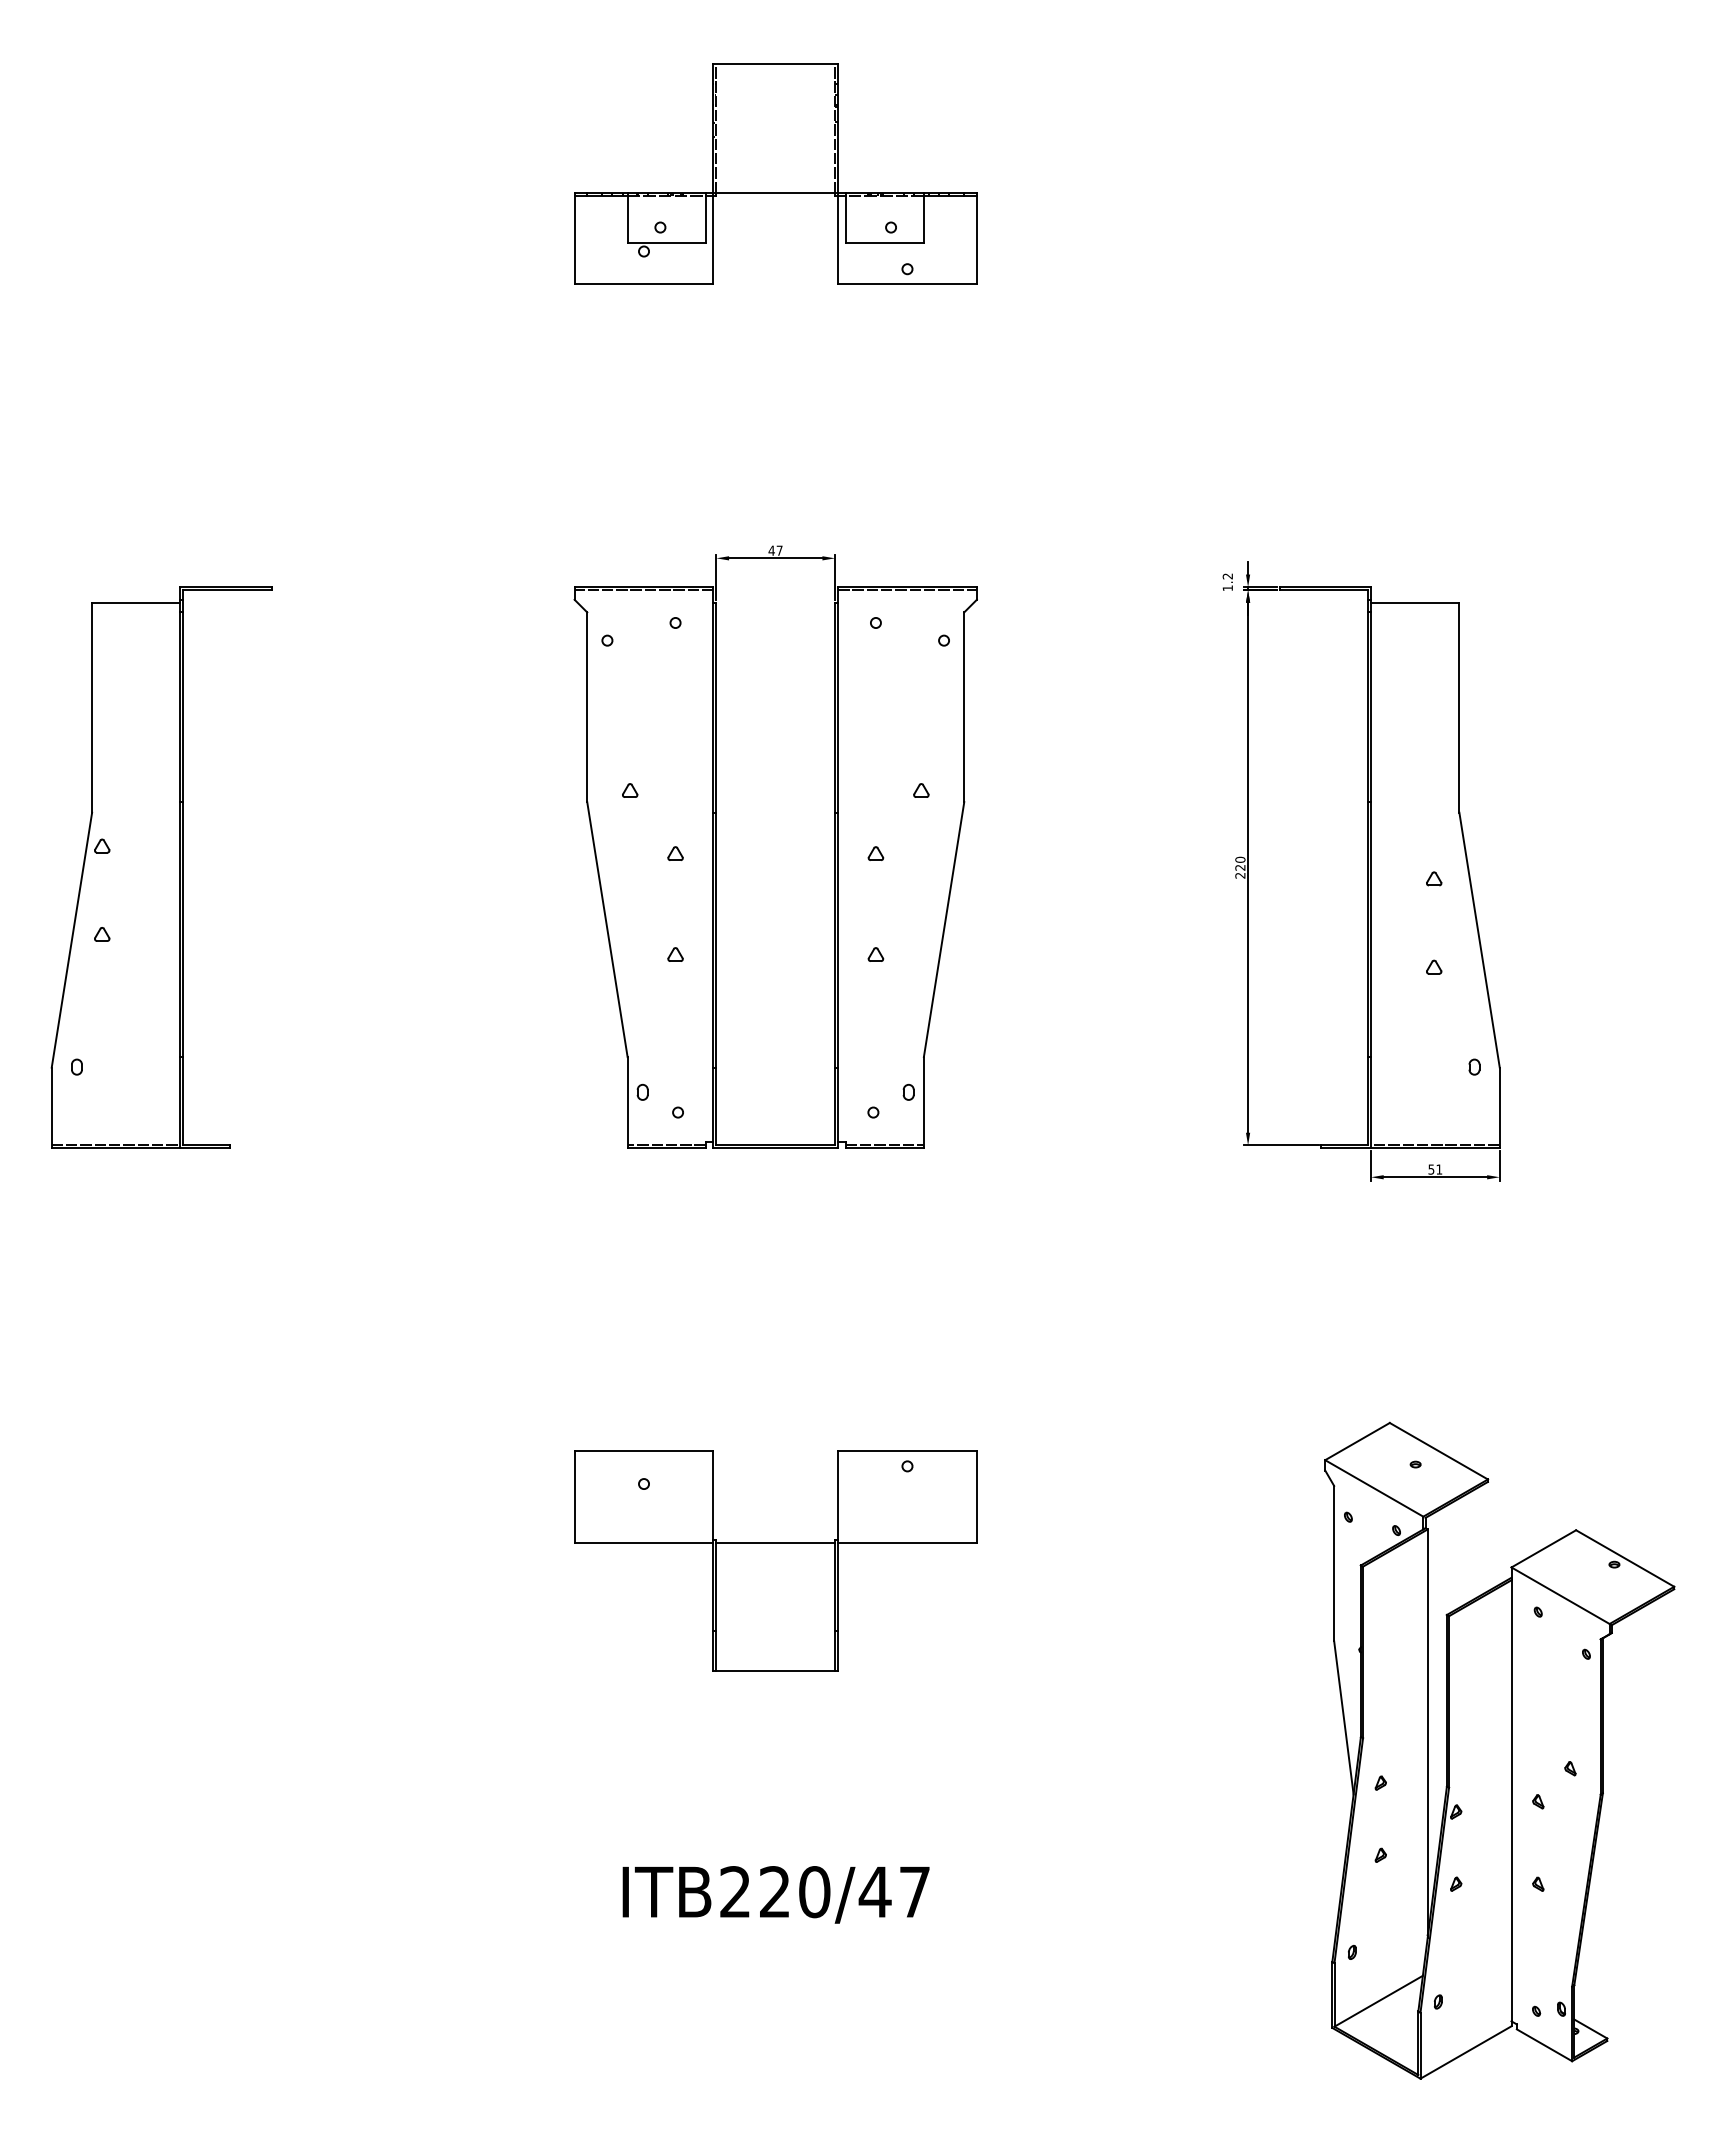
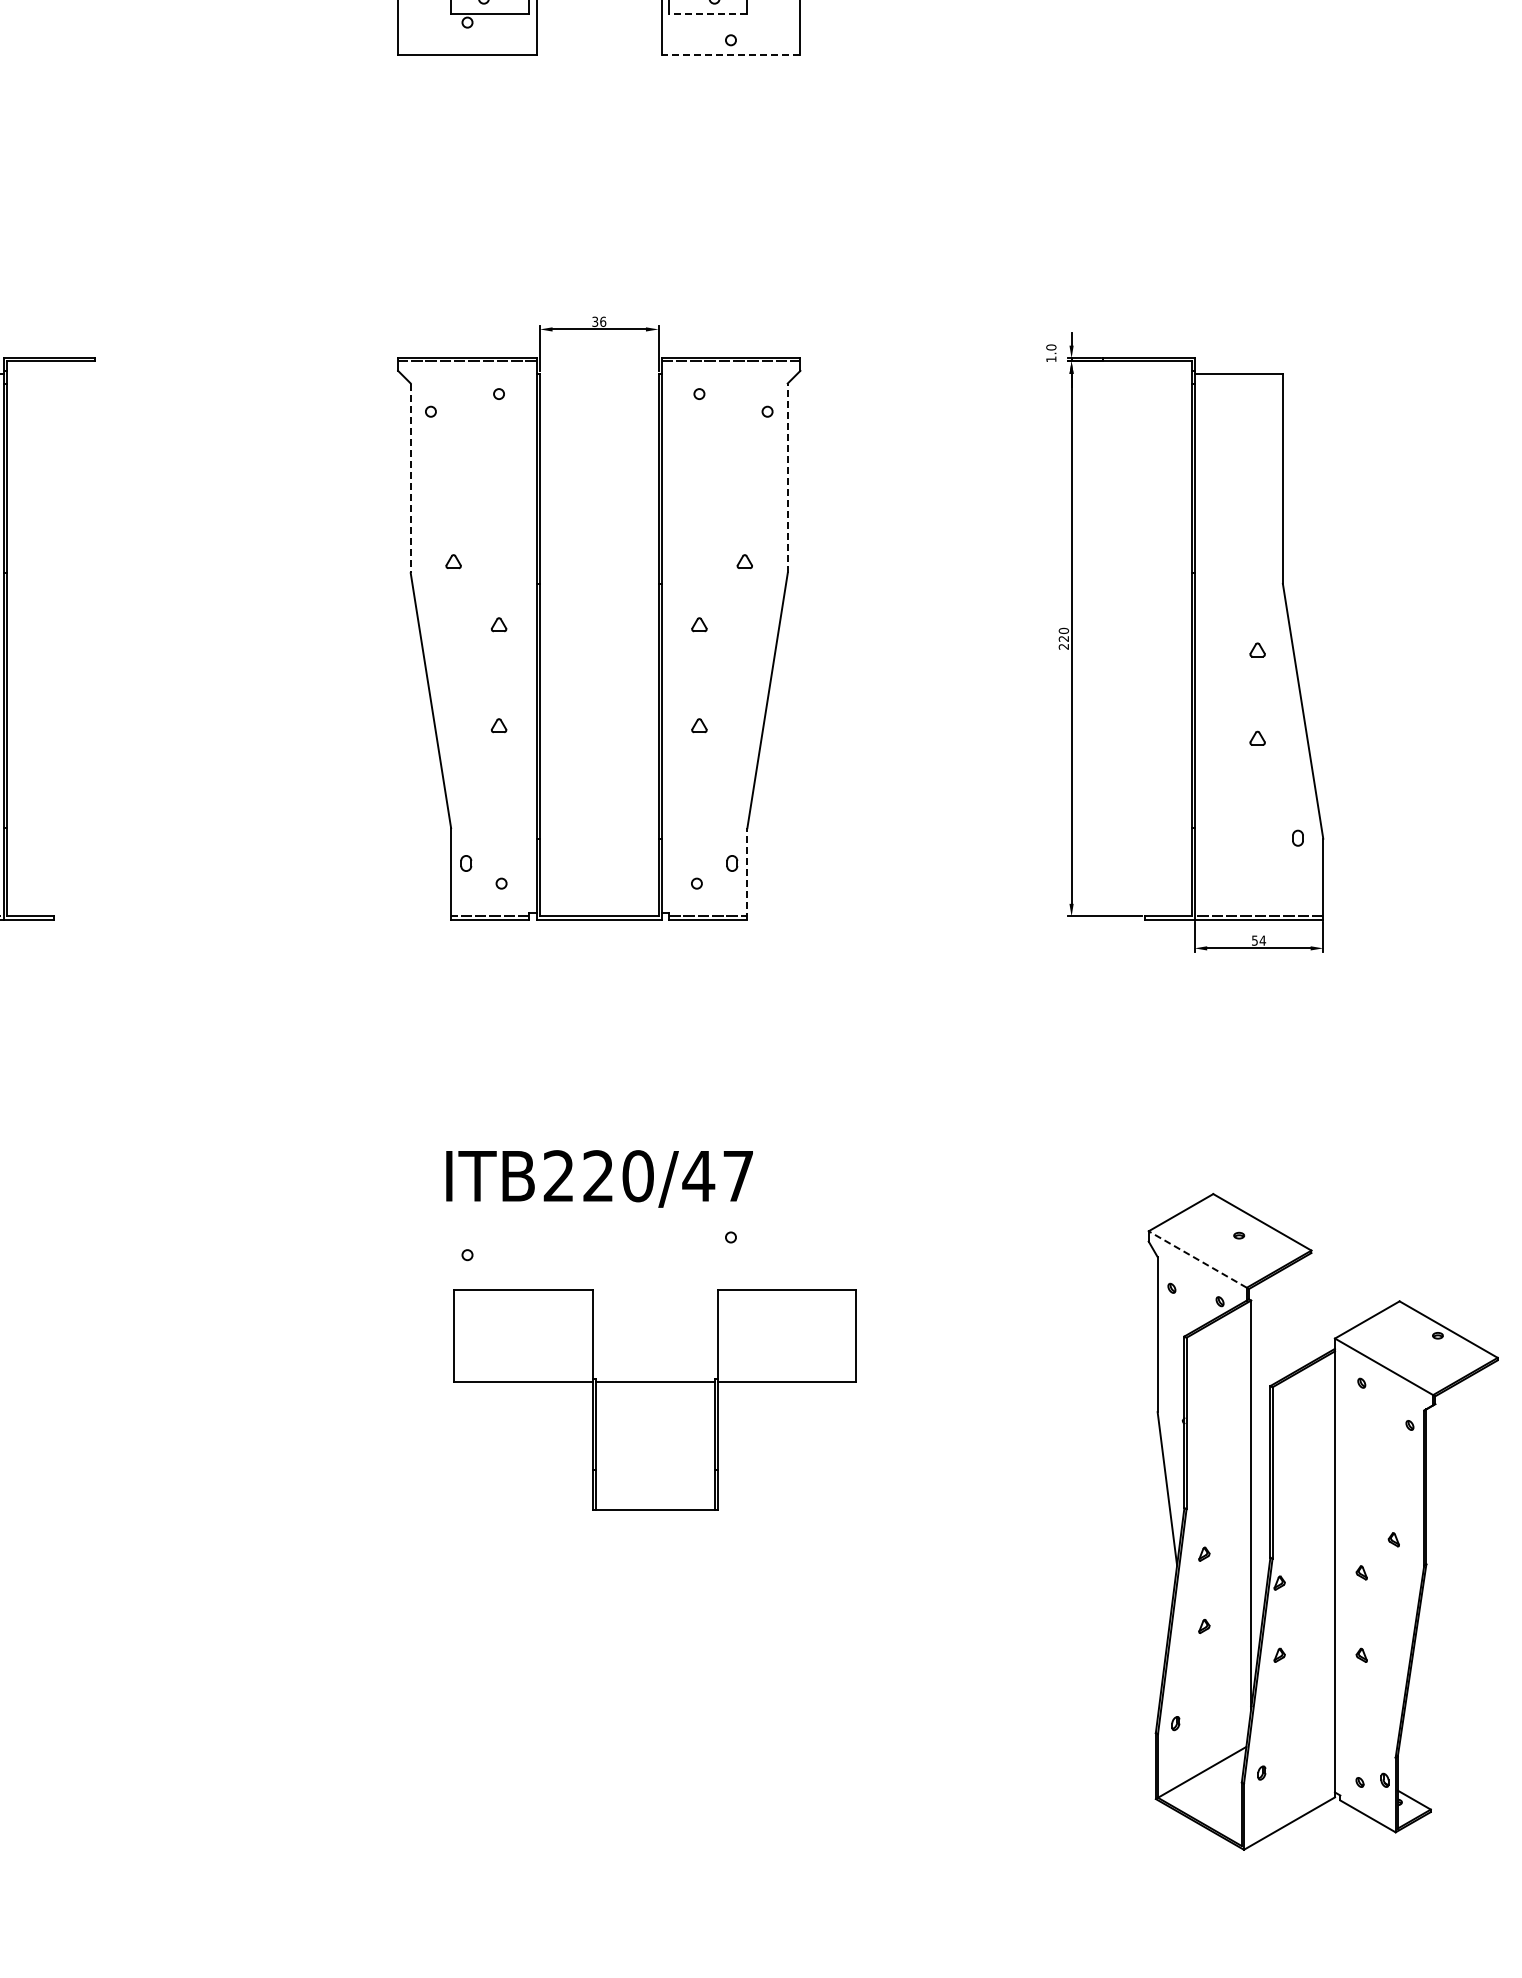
line: (884, 242) -> (708, 13), solid -> dashed
line: (906, 284) -> (730, 55), solid -> dashed
text: (775, 550) -> (599, 321), 47 -> 36
text: (1227, 576) -> (1051, 347), 1.2 -> 1.0
line: (587, 707) -> (411, 478), solid -> dashed
line: (964, 707) -> (788, 478), solid -> dashed
line: (923, 1102) -> (747, 873), solid -> dashed
text: (1439, 1169) -> (1263, 940), 51 -> 54
line: (1374, 1488) -> (1198, 1259), solid -> dashed
part: (775, 1560) -> (655, 1399), moved
text: (775, 1894) -> (599, 1178), moved

